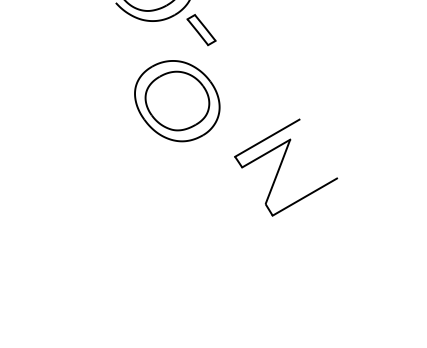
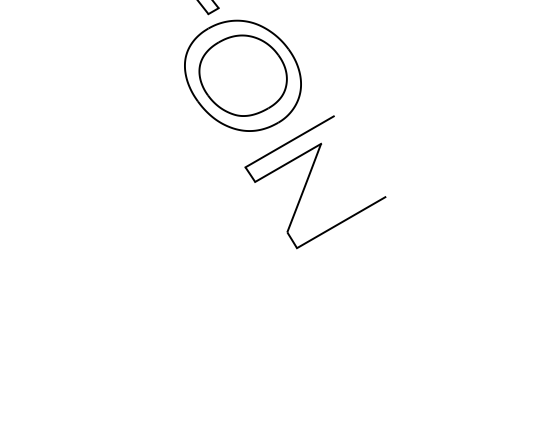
part: (177, 101) -> (243, 76), moved

